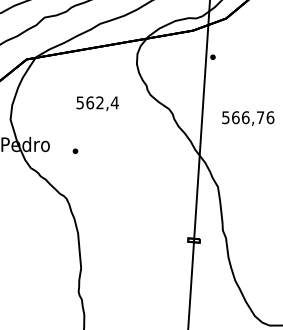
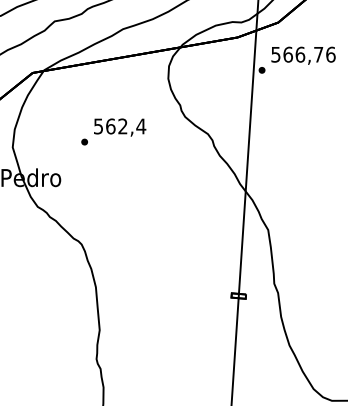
text: (248, 118) -> (303, 55), moved
part: (75, 150) -> (84, 141), moved

